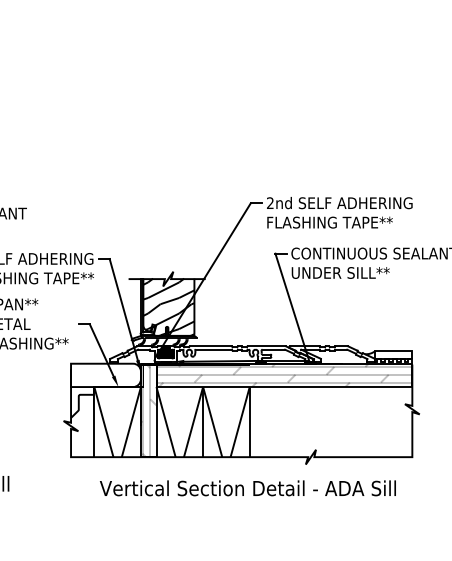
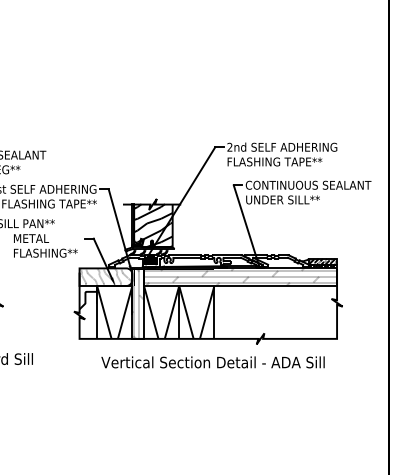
hatch: (394, 354) -> (323, 261), added
hatch: (105, 374) -> (105, 276), added

